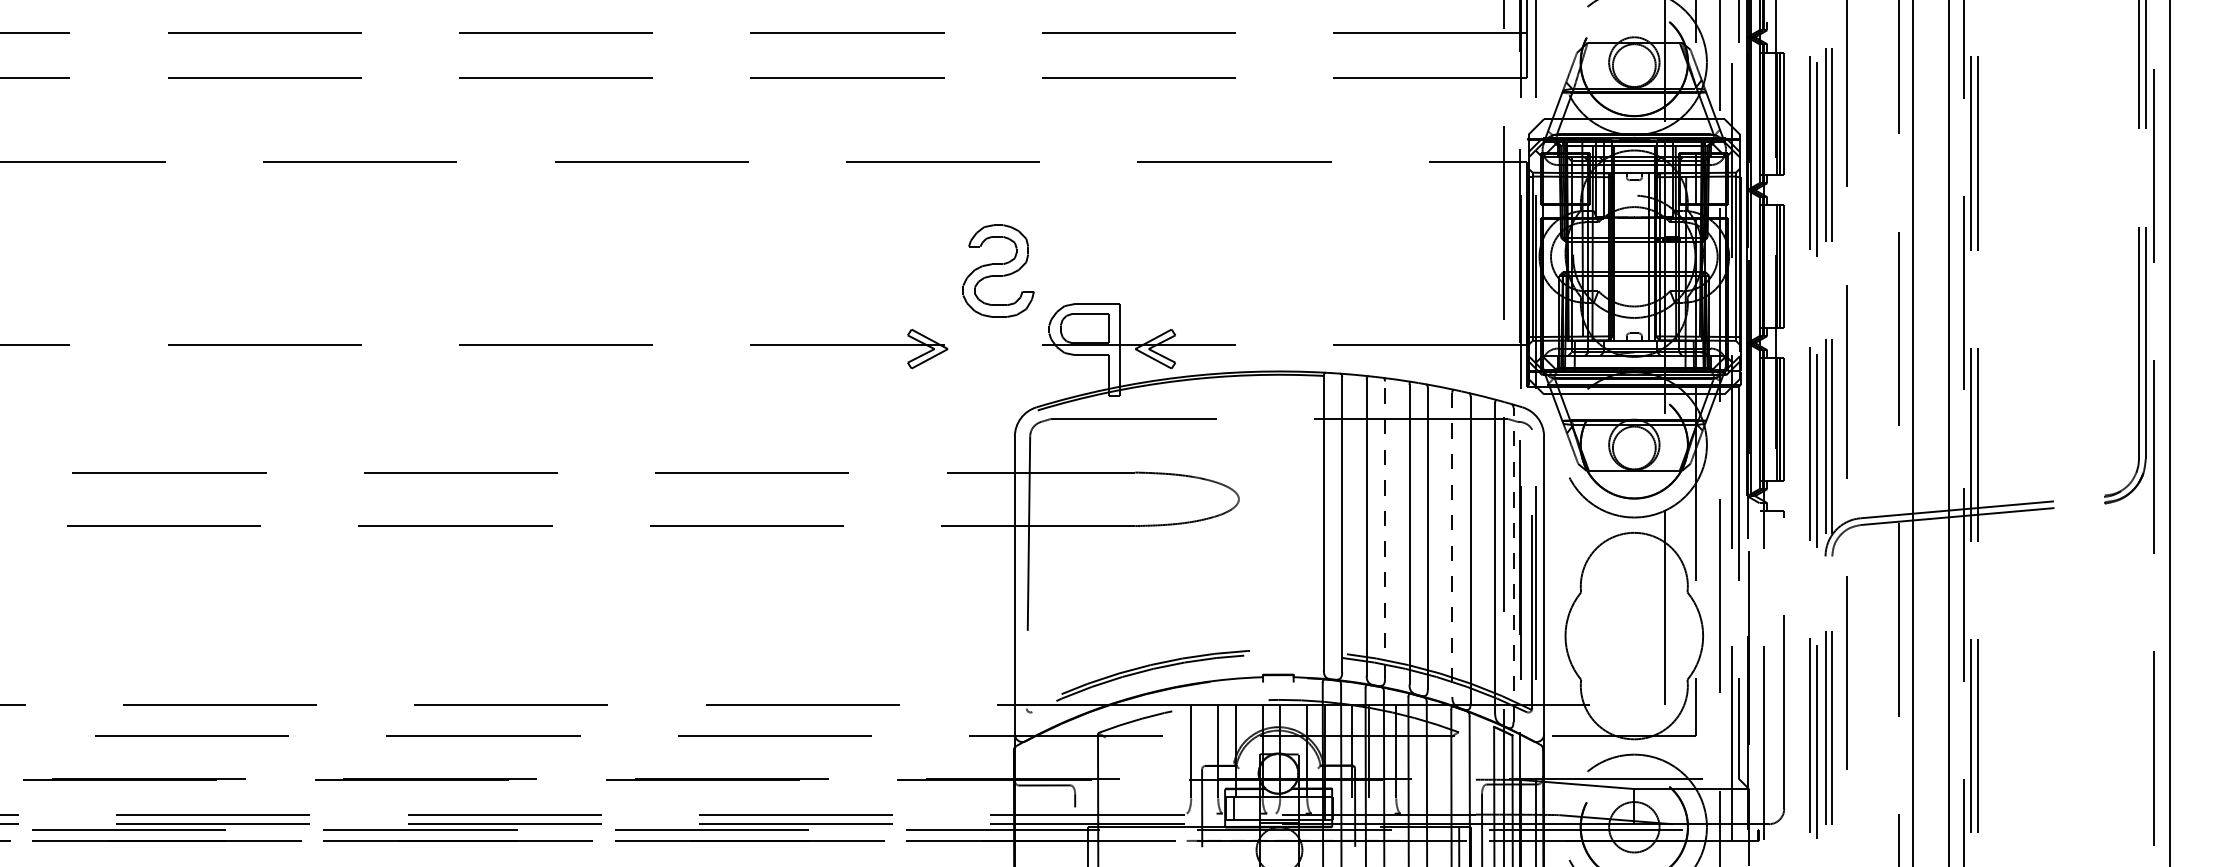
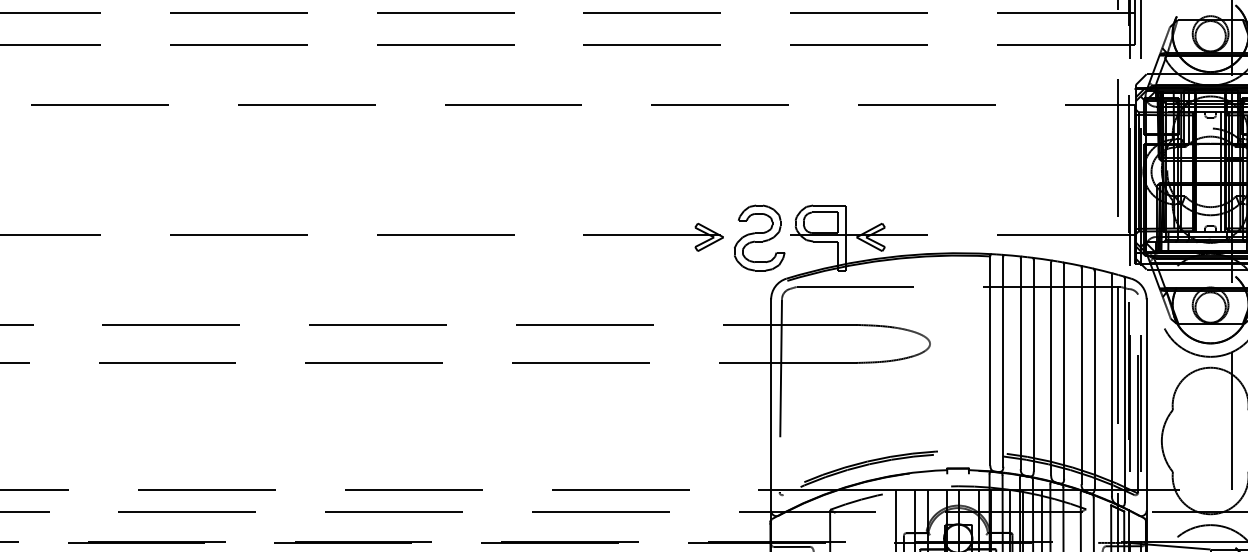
part: (998, 270) -> (759, 237), moved
line: (1385, 530) -> (1034, 366), dashed -> solid
line: (1452, 545) -> (1081, 376), dashed -> solid
line: (1513, 564) -> (1124, 390), dashed -> solid

